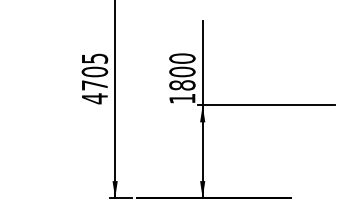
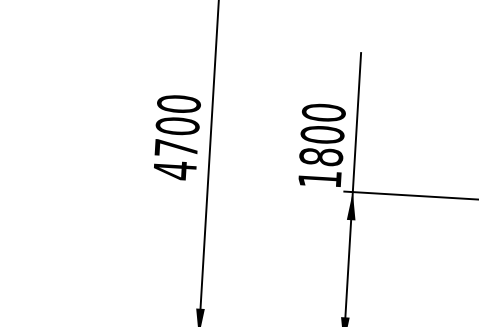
text: (94, 58) -> (178, 103), 4705 -> 4700

